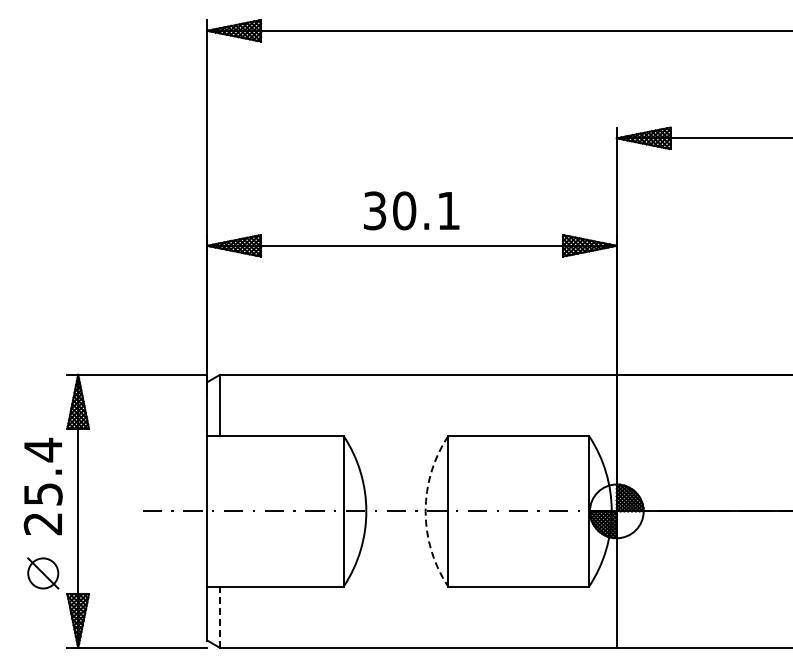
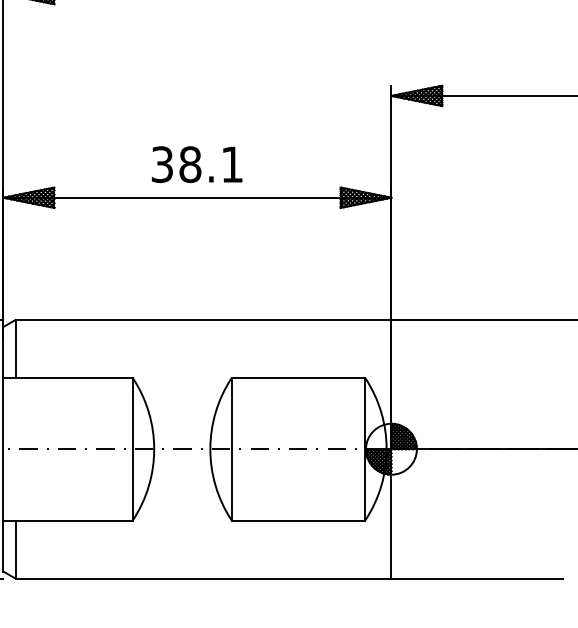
text: (404, 210) -> (190, 164), 30.1 -> 38.1
arc: (425, 511) -> (210, 449), dashed -> solid
line: (220, 617) -> (16, 549), dashed -> solid

